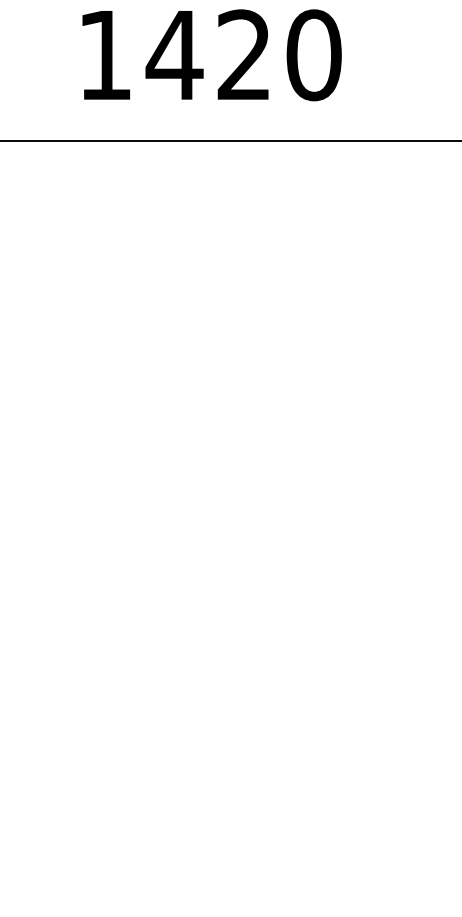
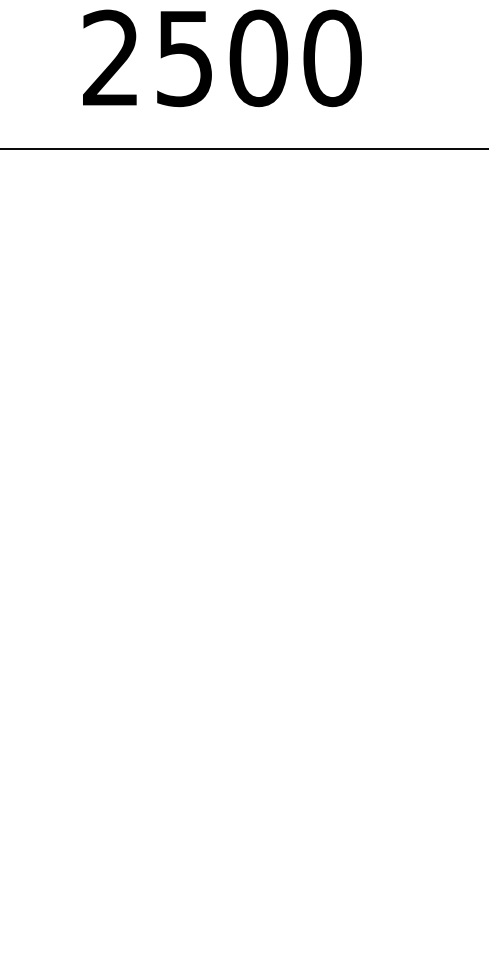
text: (175, 55) -> (185, 58), 1420 -> 2500

